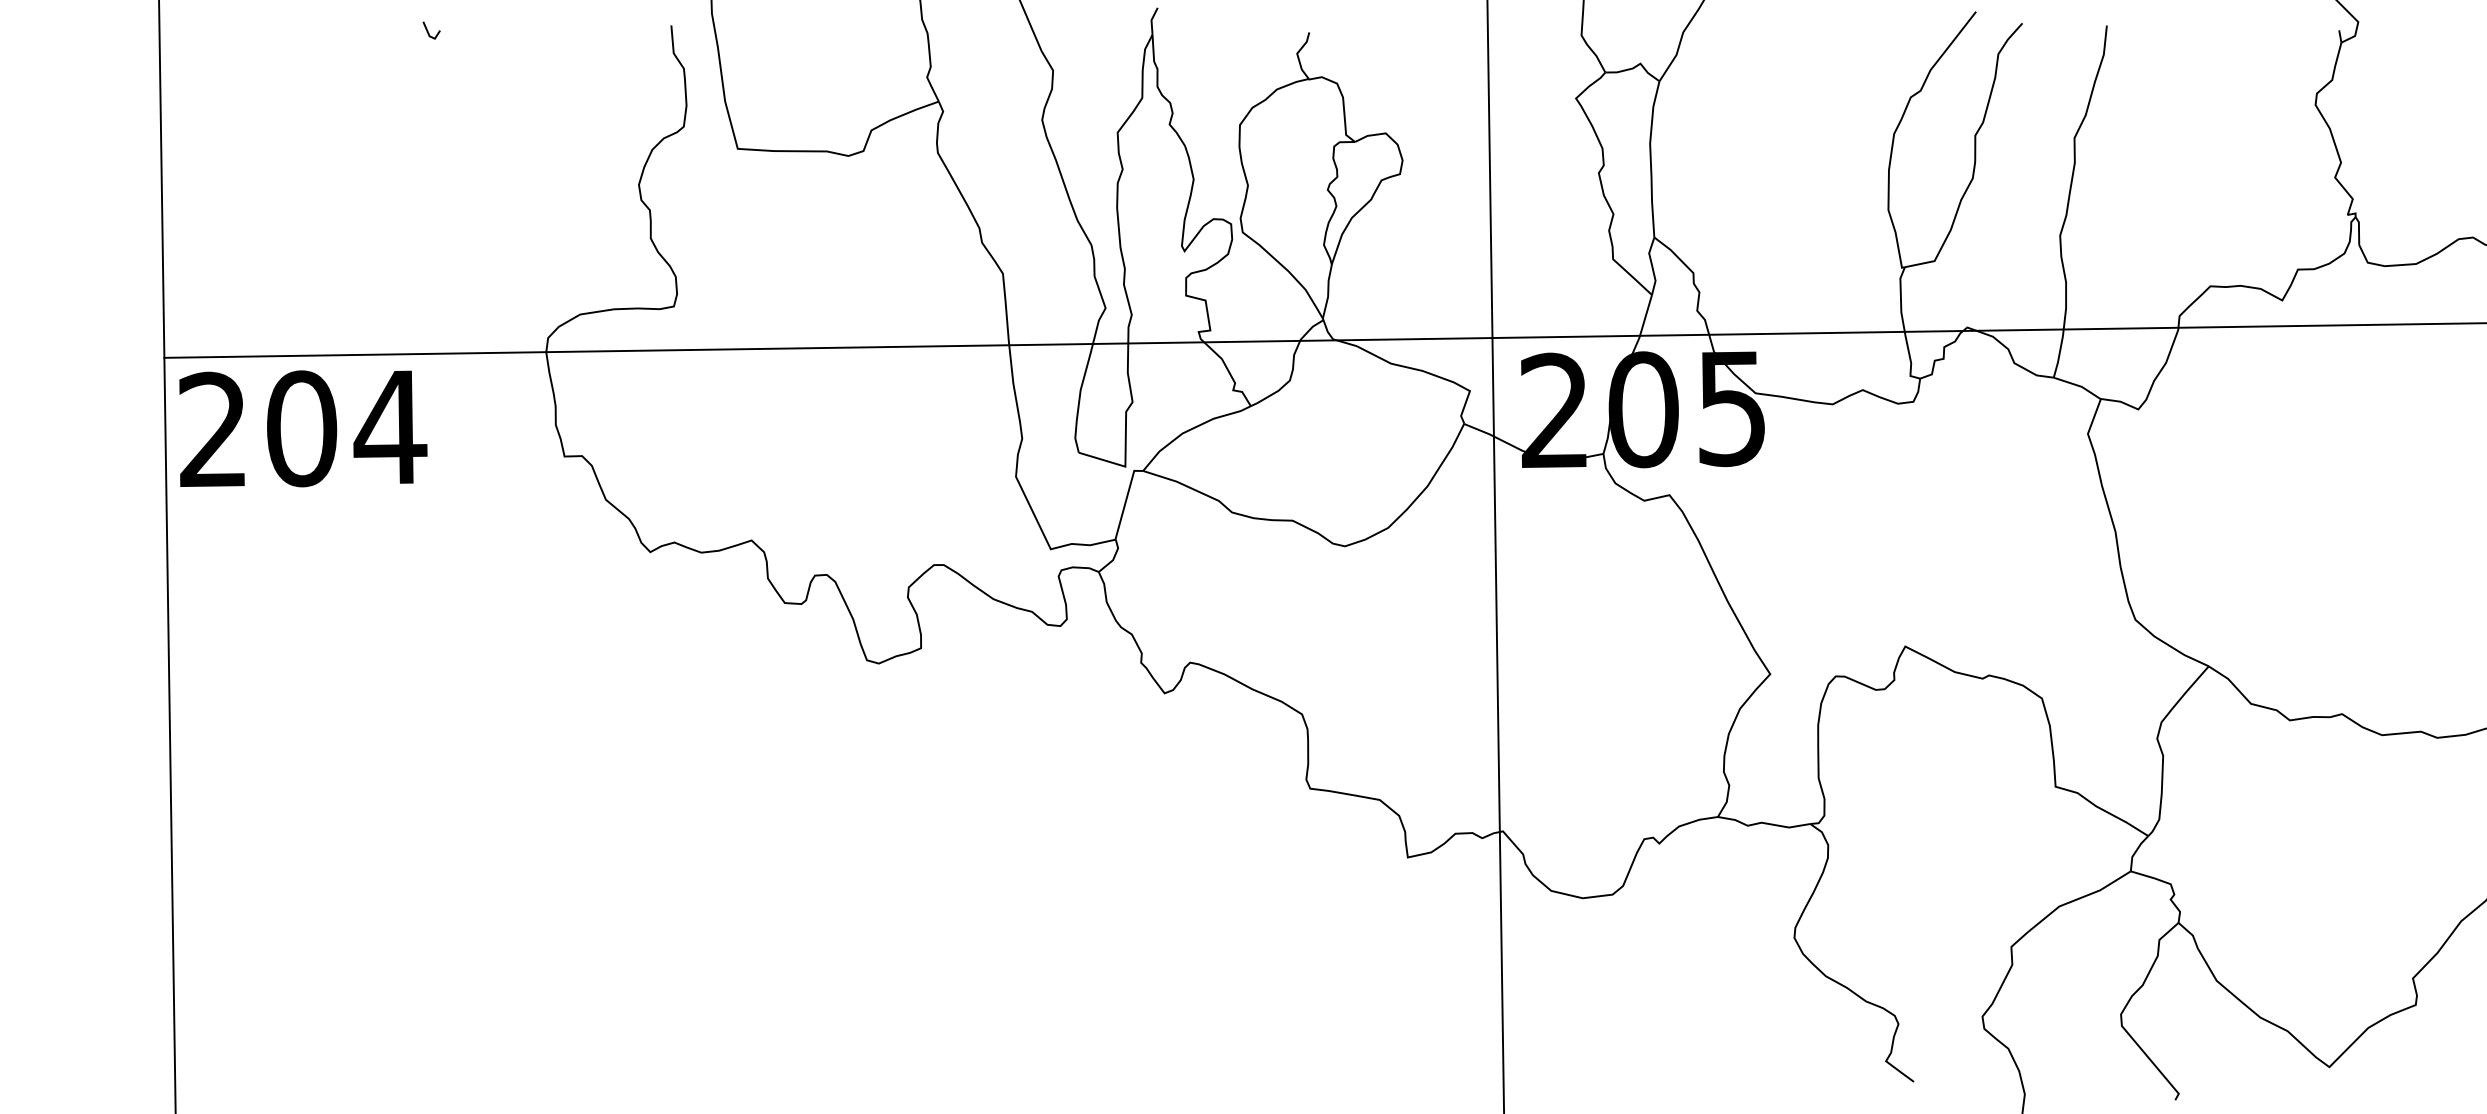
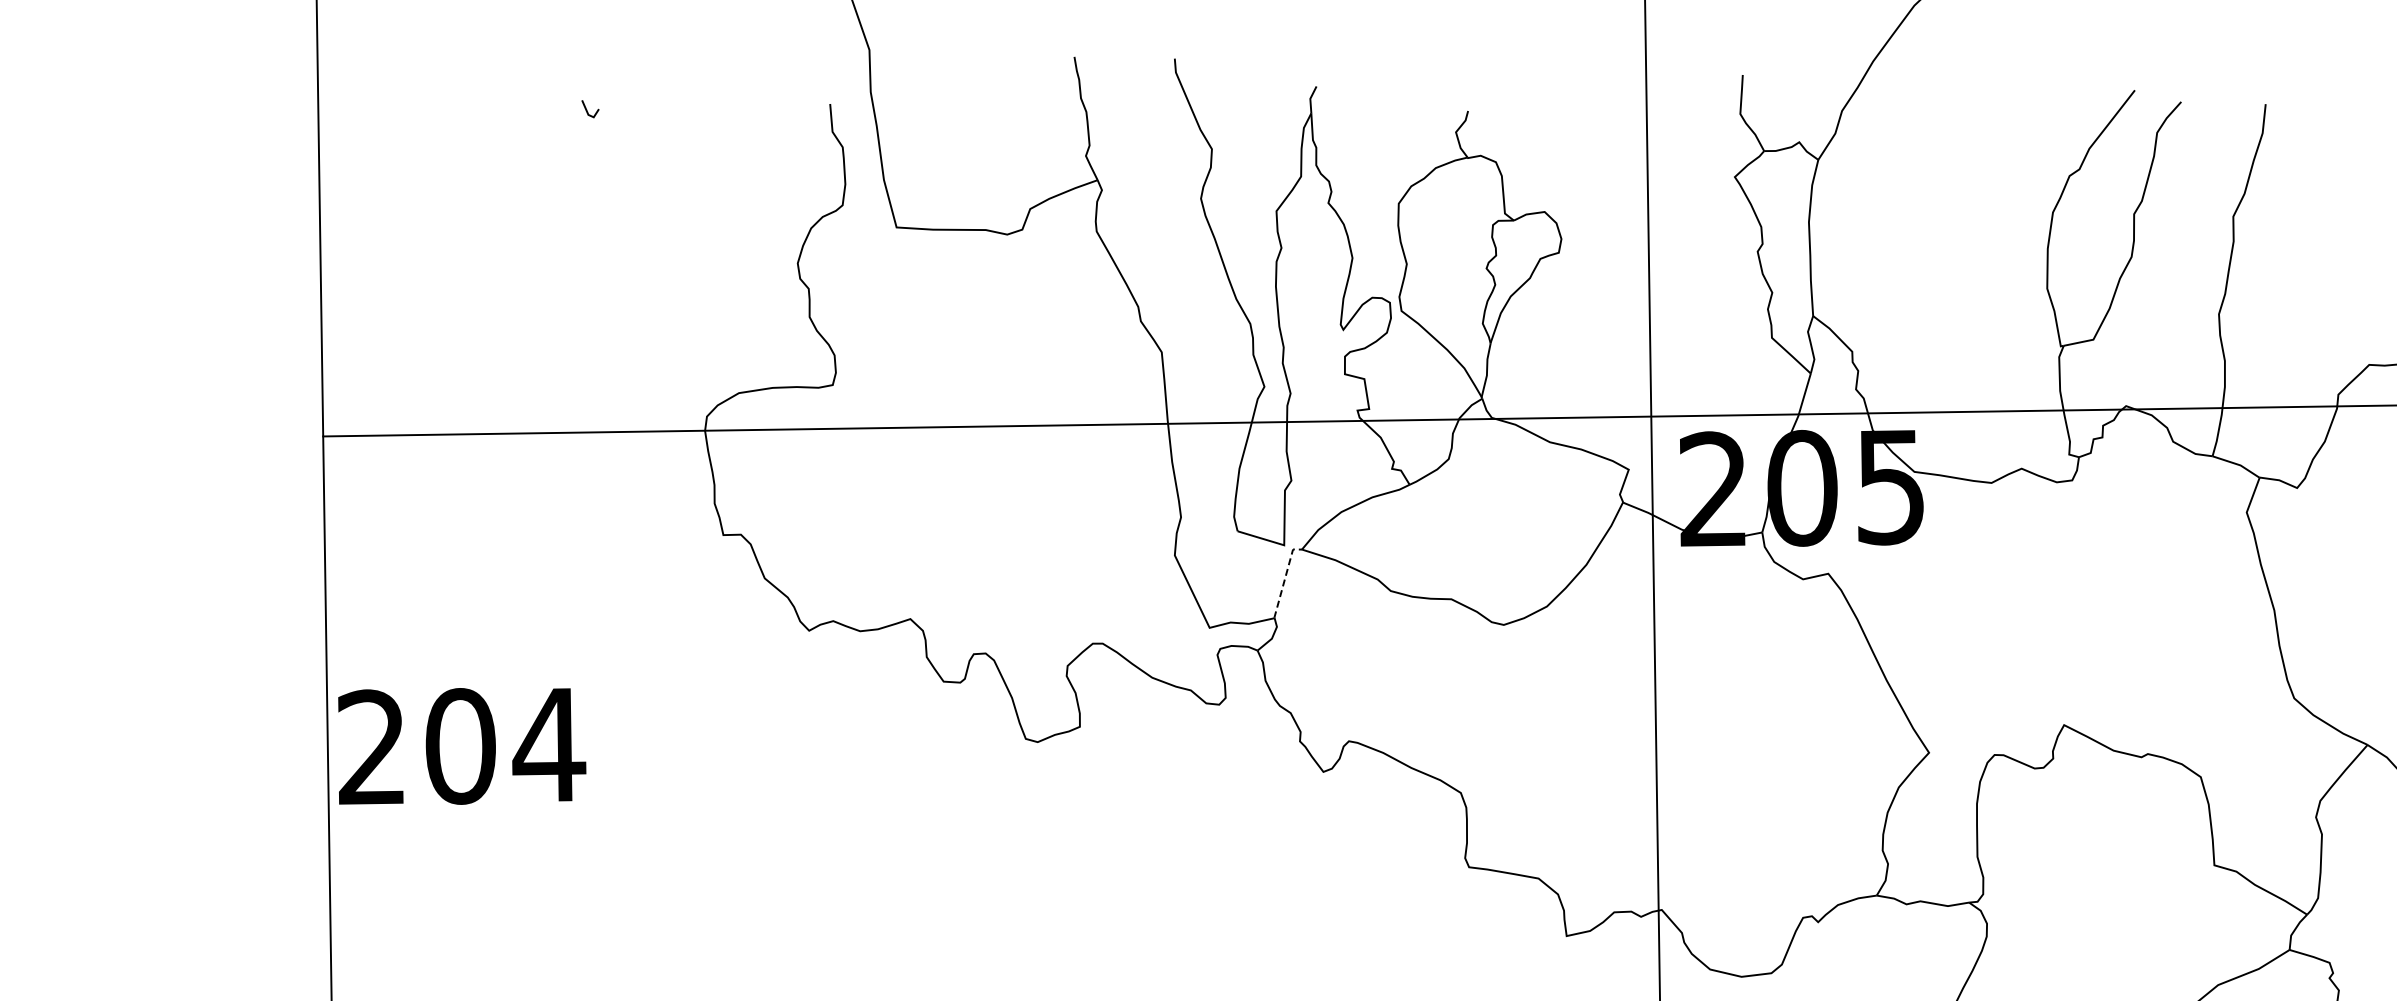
text: (303, 428) -> (462, 746), moved
line: (1126, 500) -> (1285, 579), solid -> dashed

